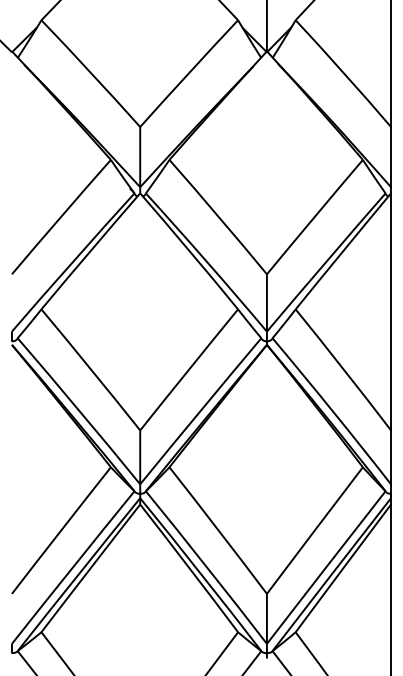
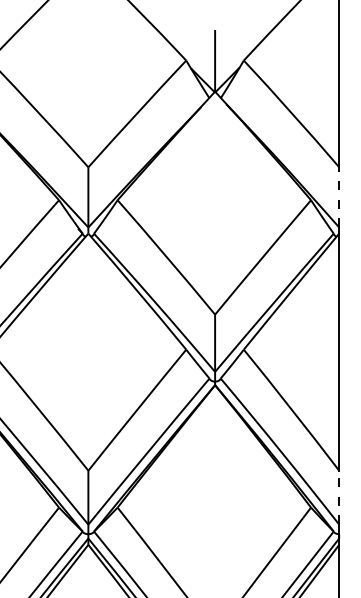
line: (391, 156) -> (339, 196), solid -> dashed
line: (391, 457) -> (339, 497), solid -> dashed

